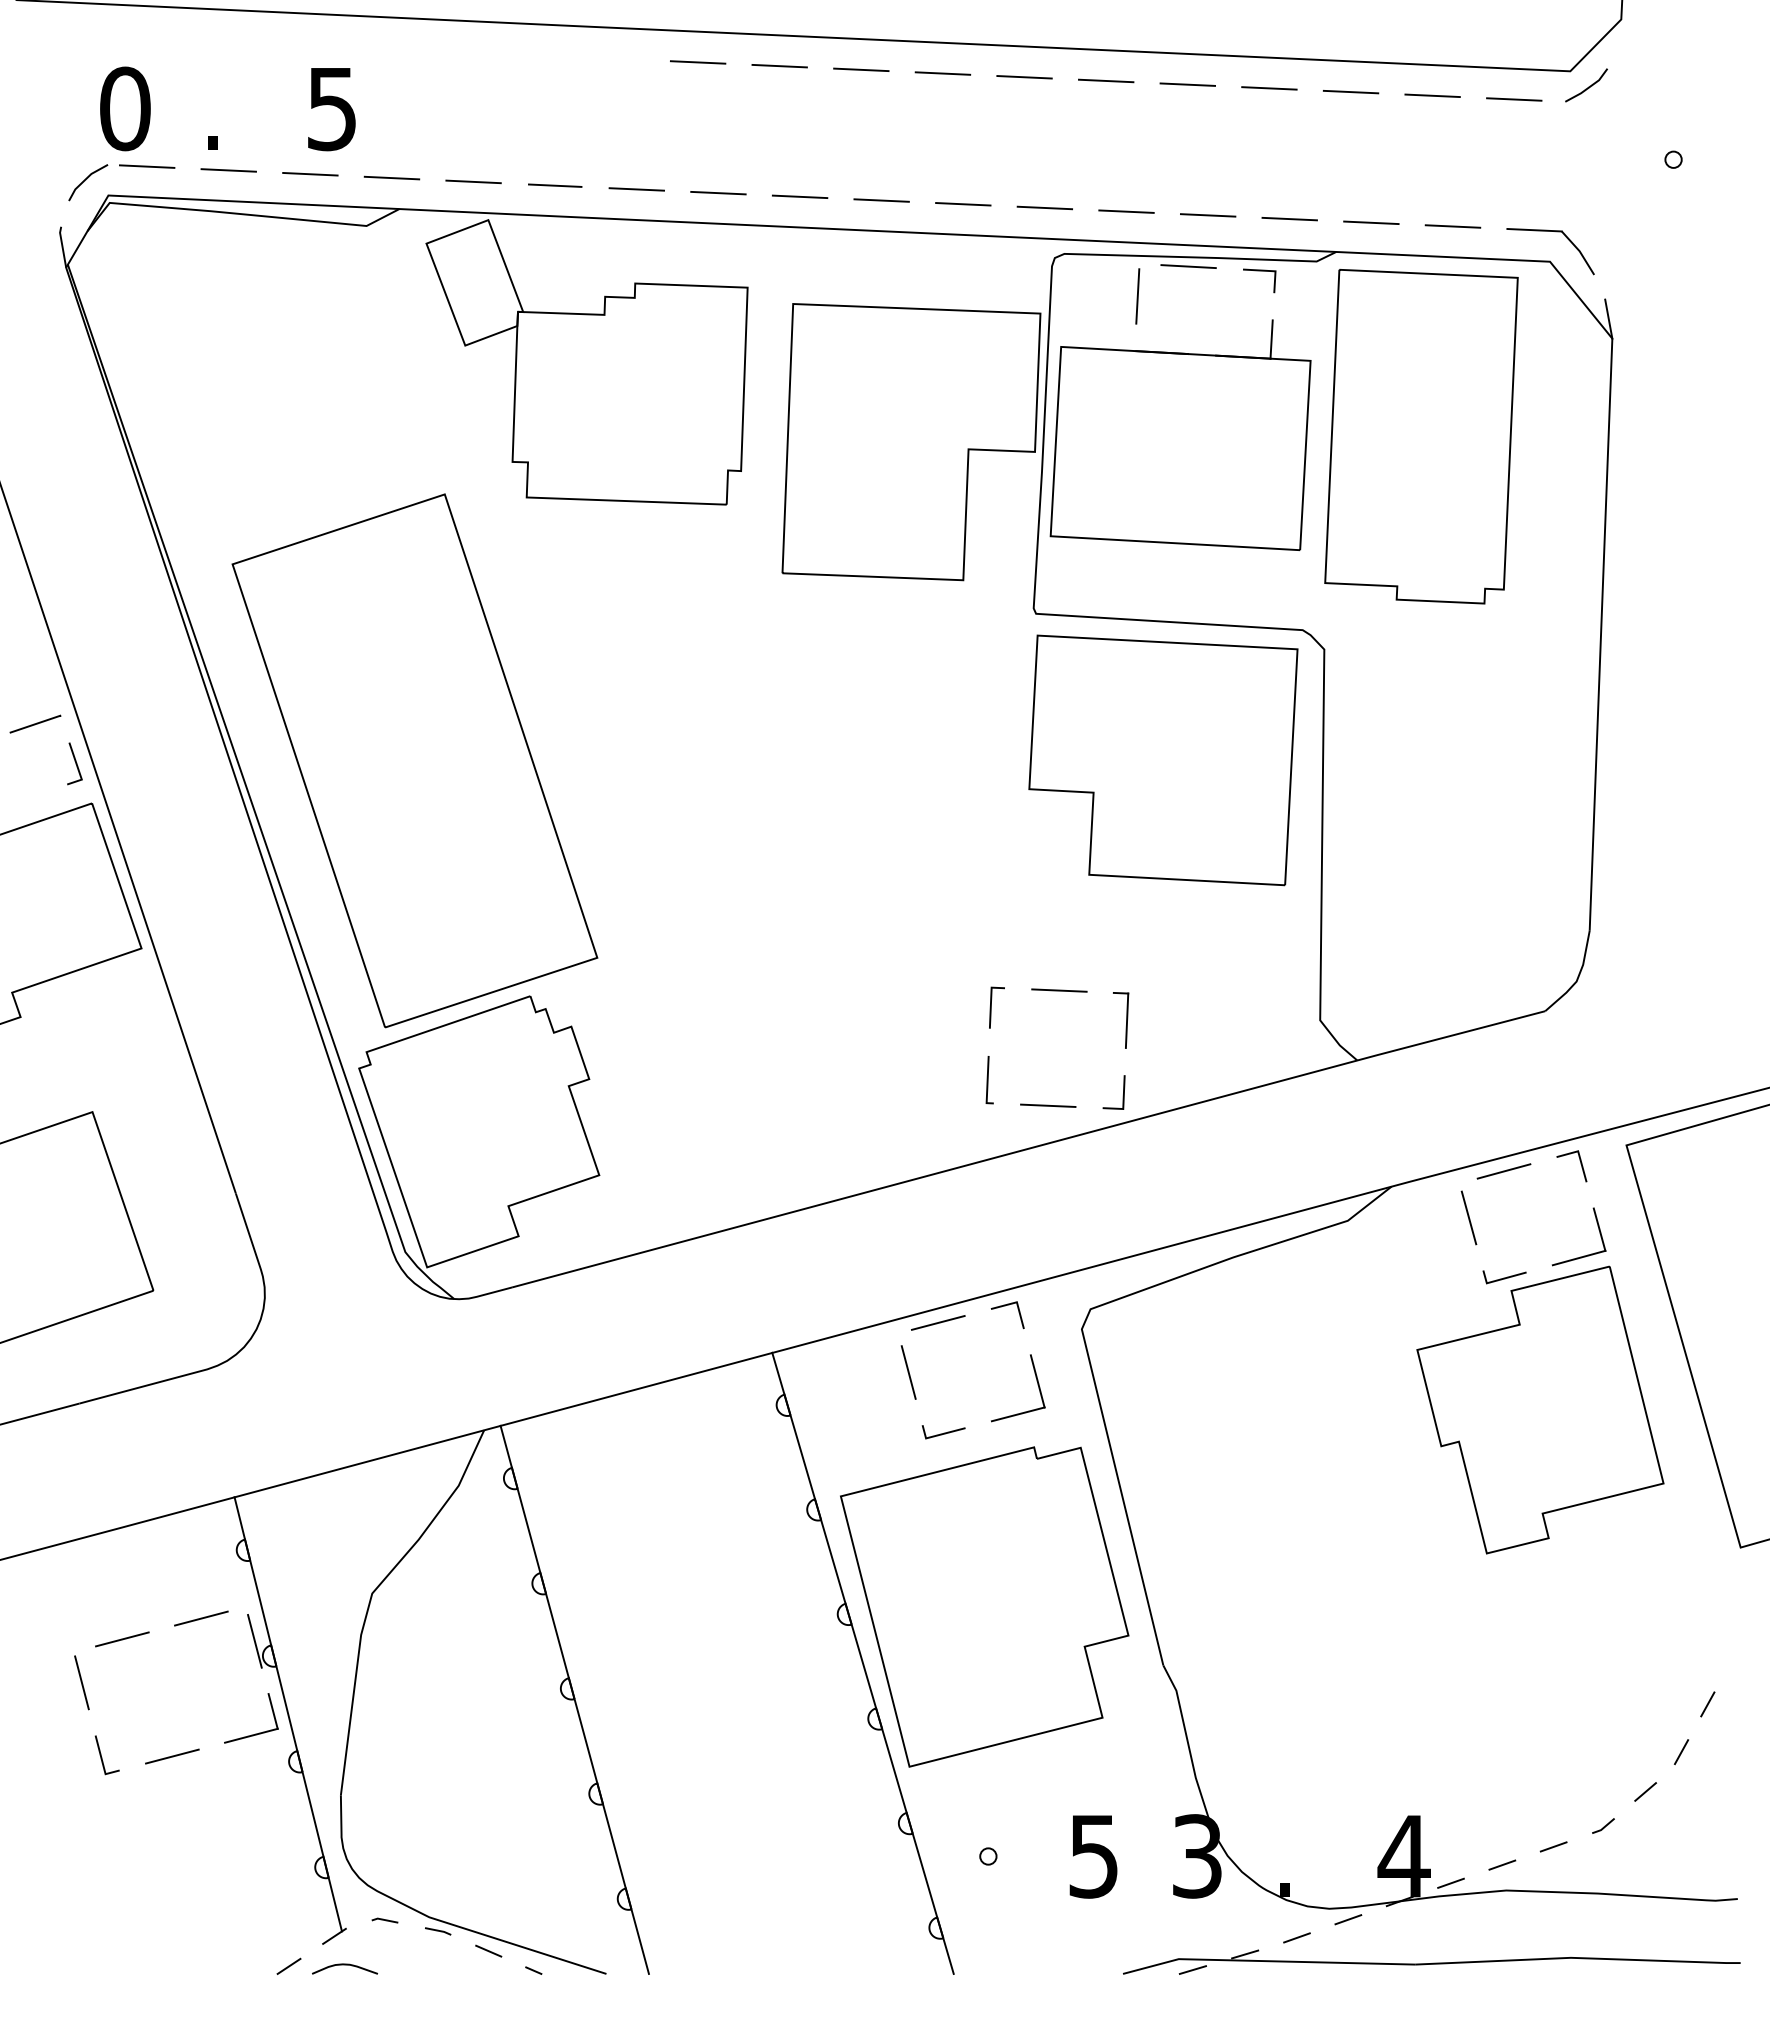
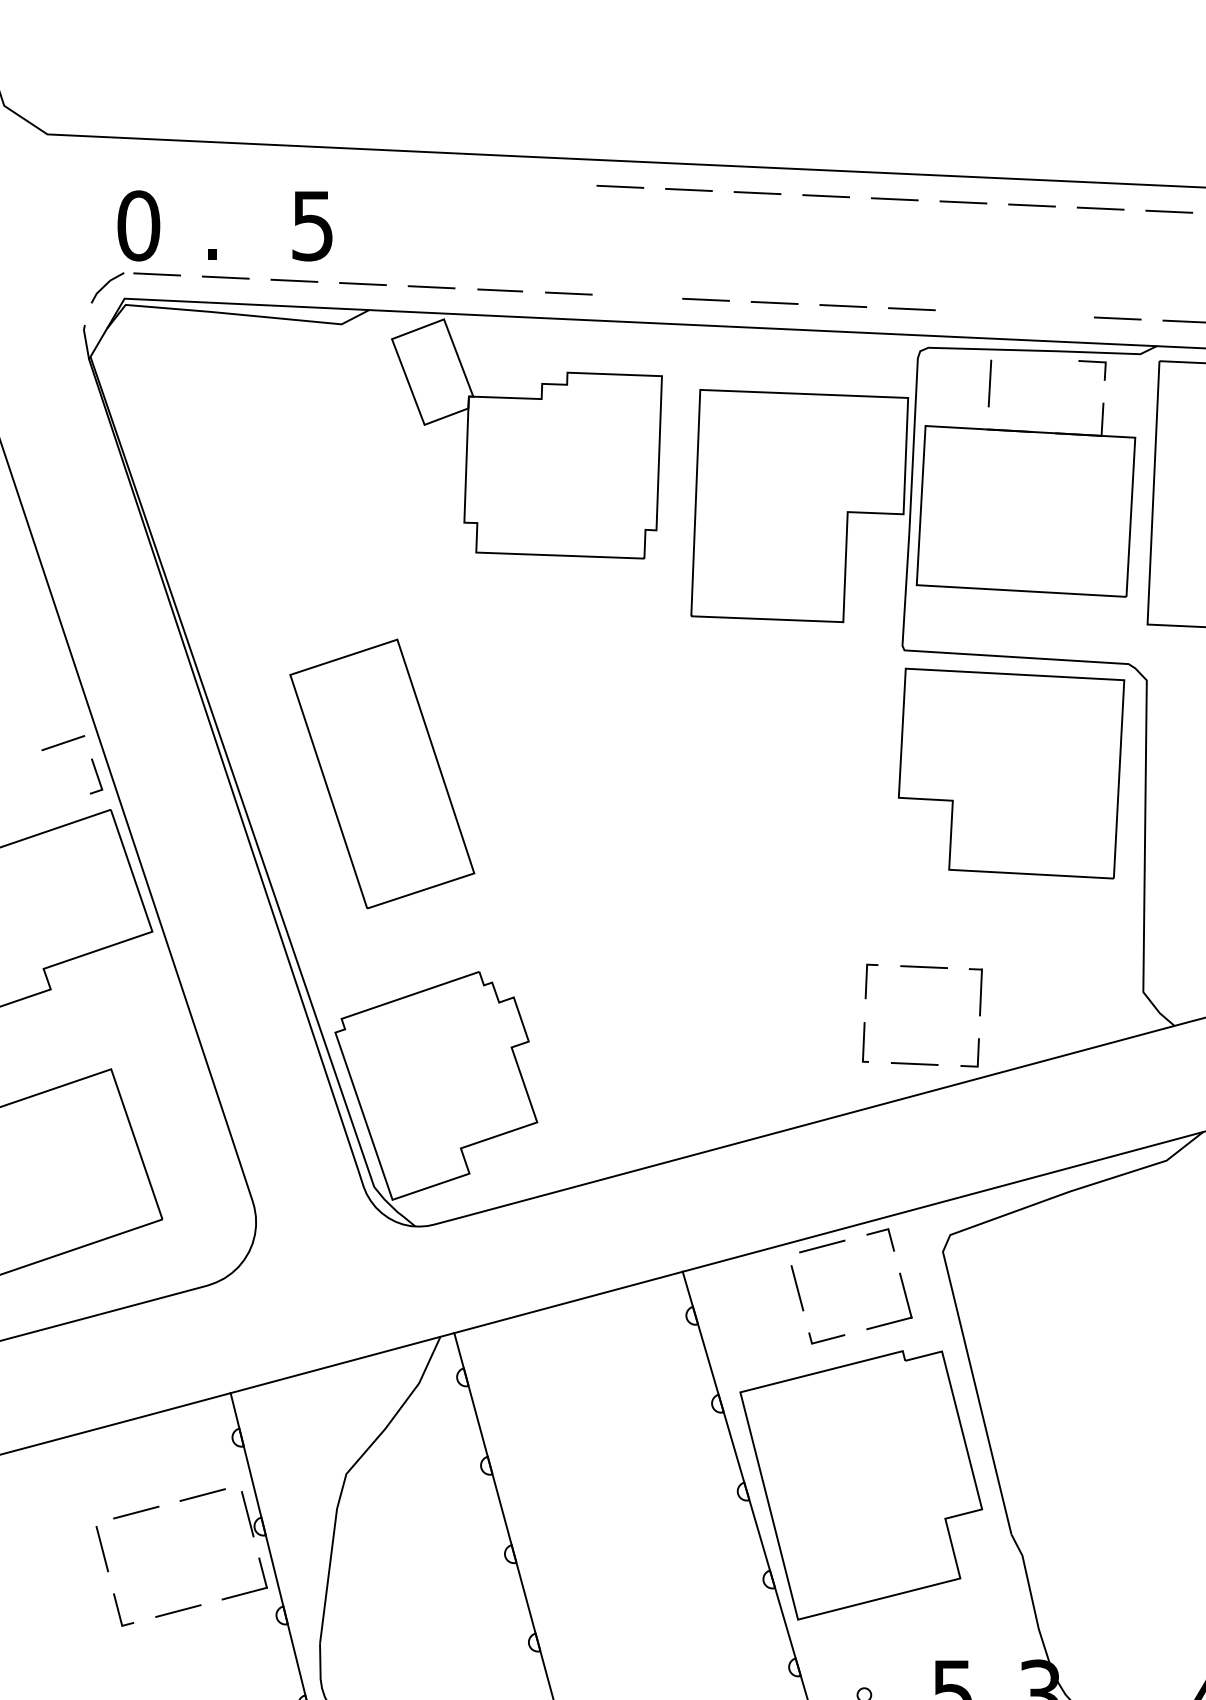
line: (718, 192) -> (637, 296), removed
line: (1126, 211) -> (980, 312), removed
line: (1207, 215) -> (1048, 315), removed
line: (1188, 266) -> (1032, 358), removed
part: (414, 760) -> (381, 773), size x0.6

